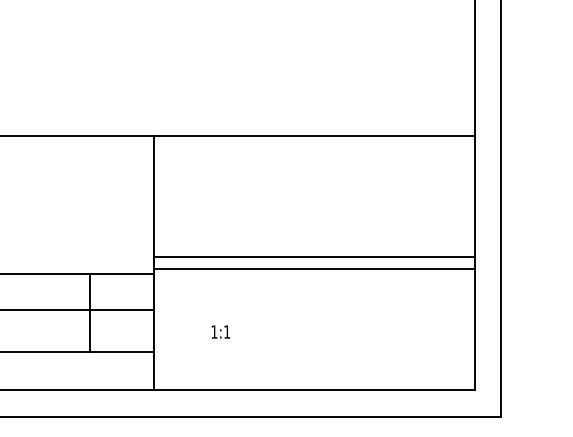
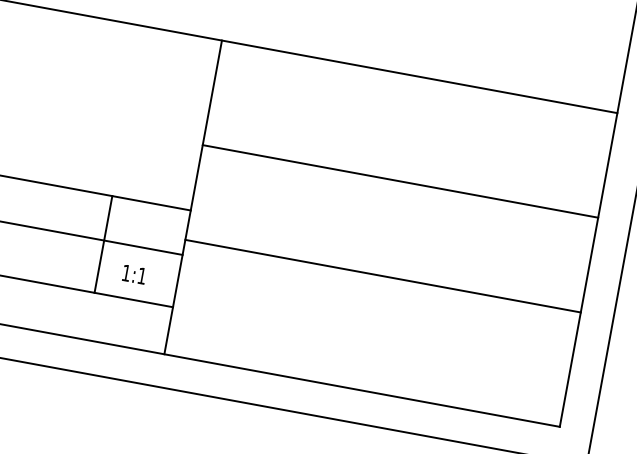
line: (313, 256) -> (399, 181), moved
line: (313, 269) -> (382, 276), moved
text: (220, 331) -> (134, 273), moved

